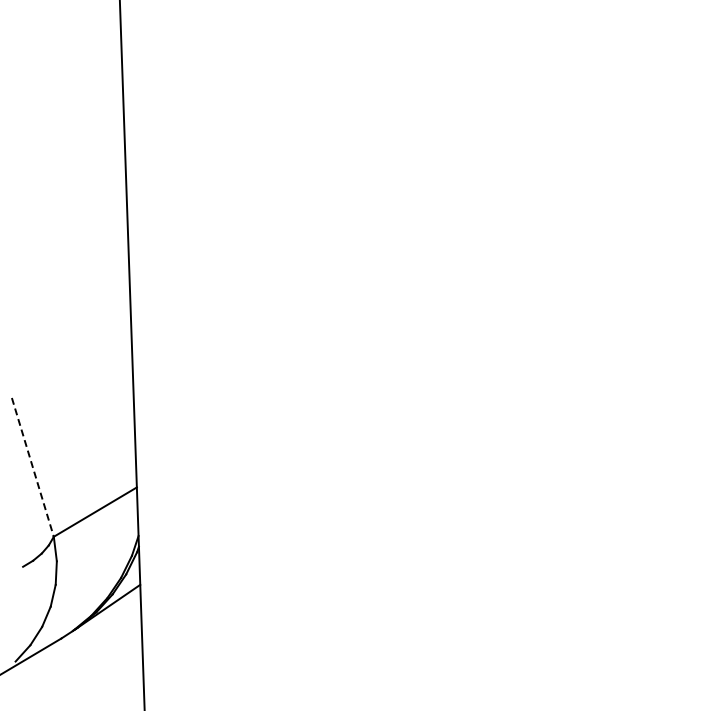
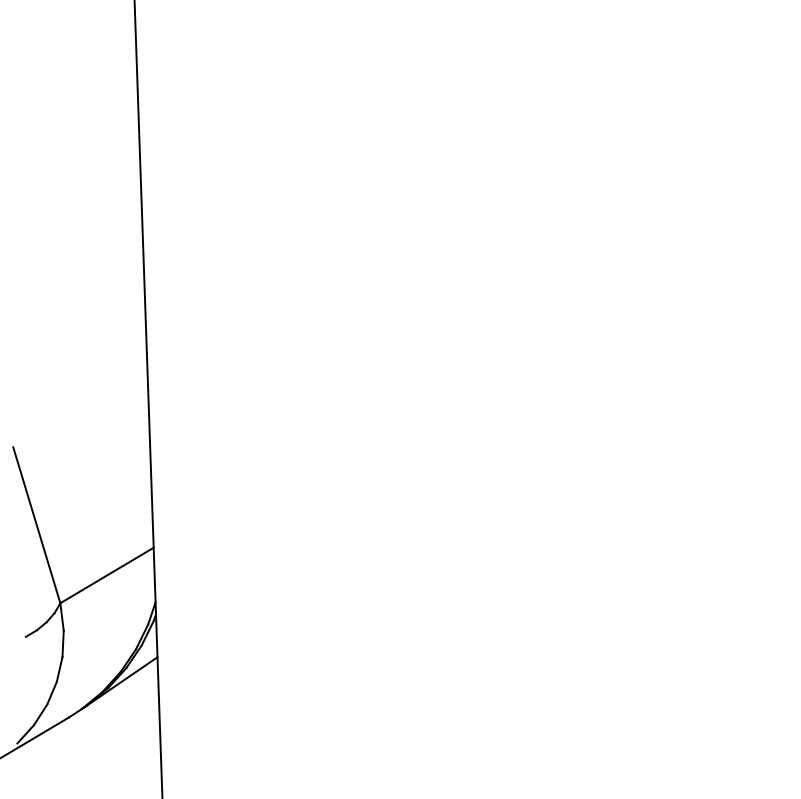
line: (33, 467) -> (37, 525), dashed -> solid

